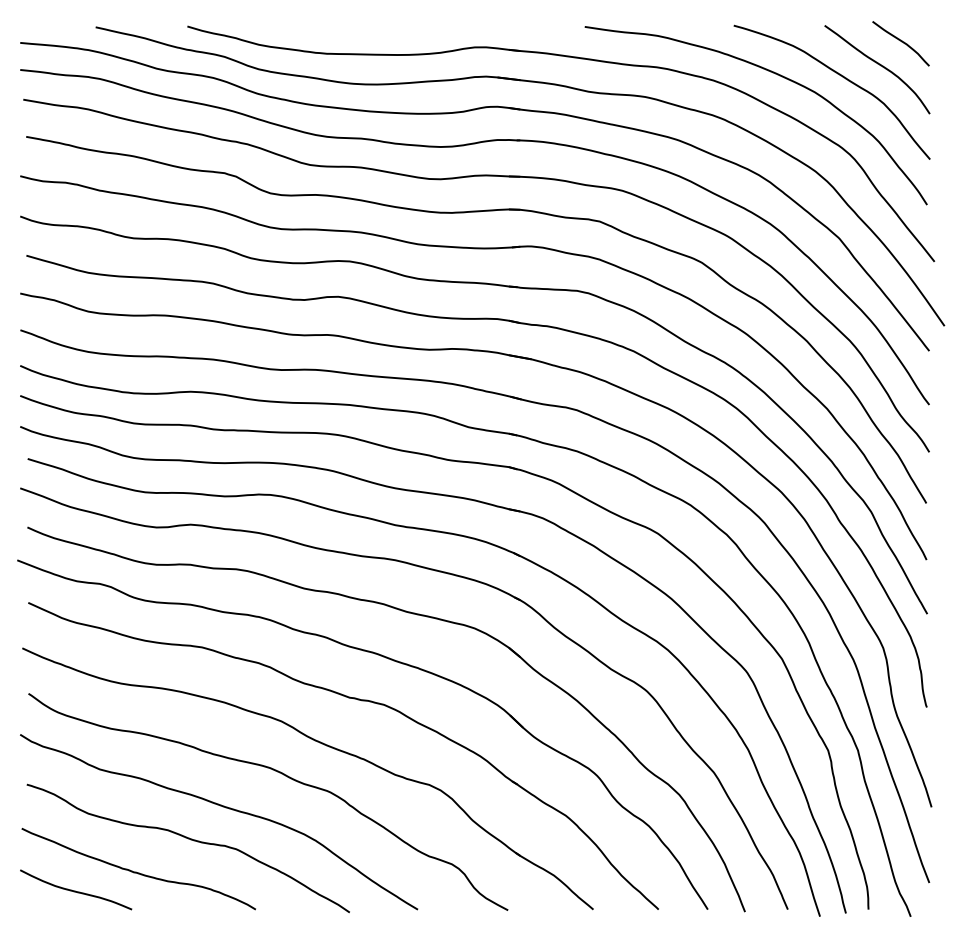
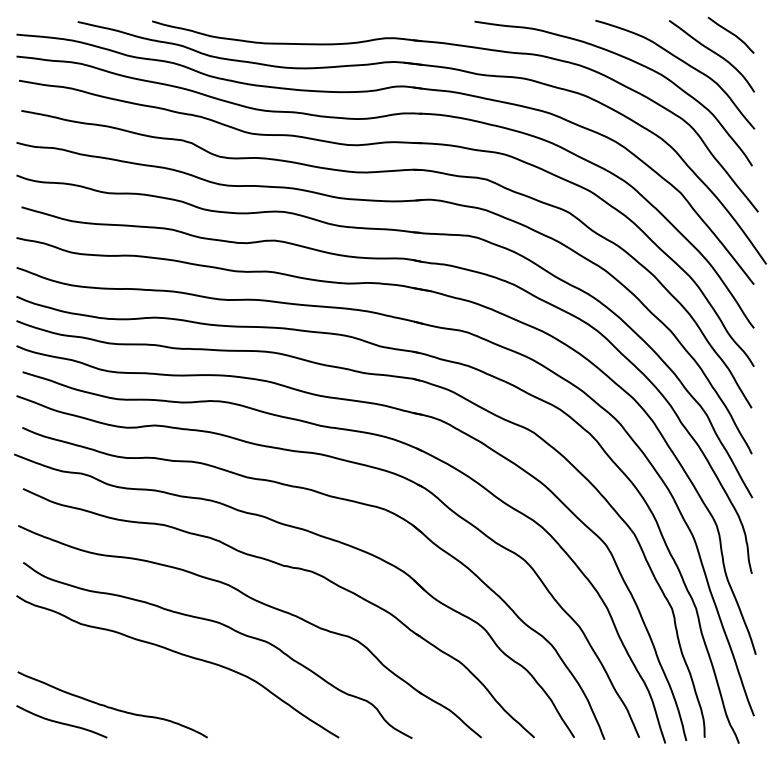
curve: (190, 840) -> (154, 681), removed

